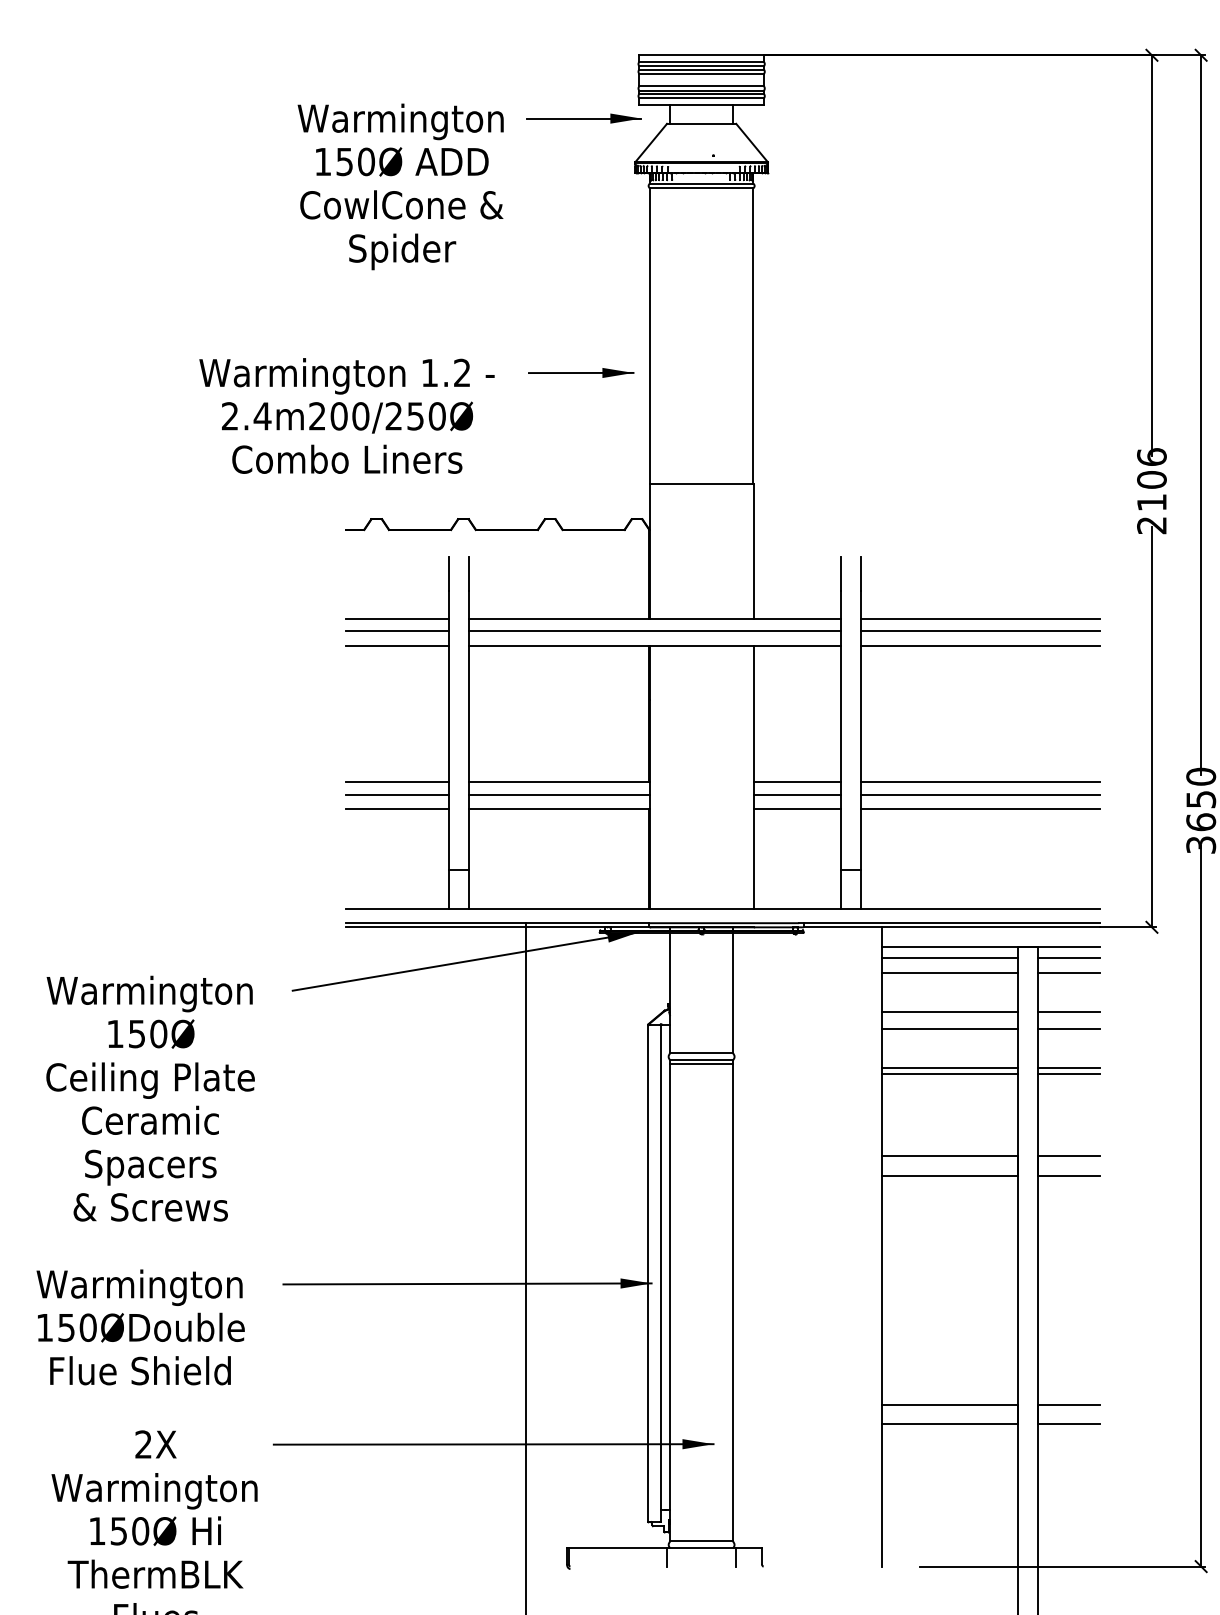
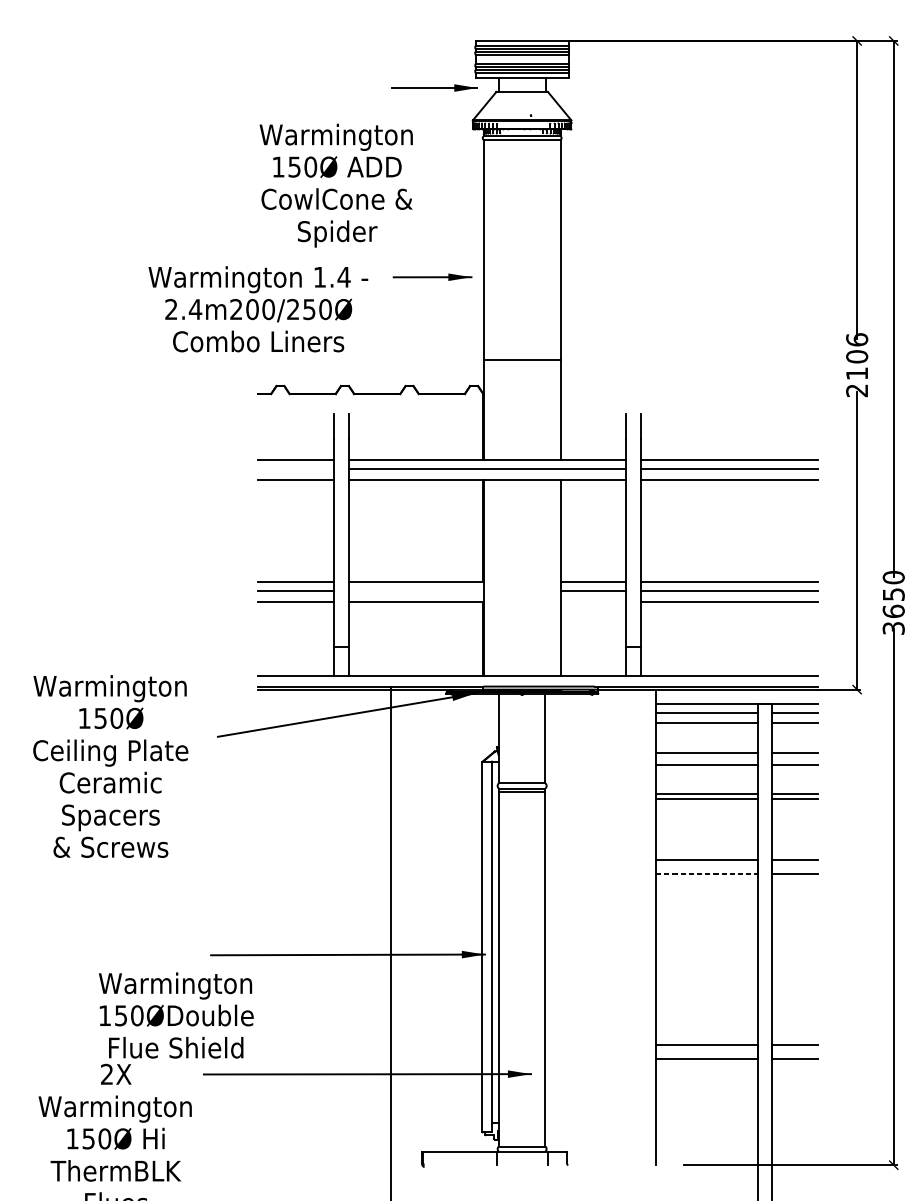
text: (400, 186) -> (336, 185), moved
text: (462, 372) -> (344, 276), 1.2 -> 1.4
line: (397, 631) -> (295, 469), removed
line: (558, 794) -> (415, 590), removed
line: (797, 809) -> (593, 601), removed
text: (150, 1098) -> (110, 766), moved
line: (950, 1175) -> (707, 874), solid -> dashed
text: (140, 1327) -> (176, 1015), moved

